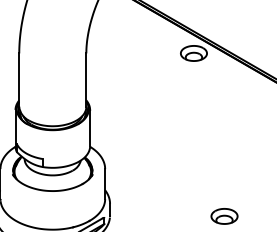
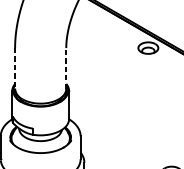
line: (19, 80) -> (15, 68), solid -> dashed
line: (86, 80) -> (66, 68), solid -> dashed

